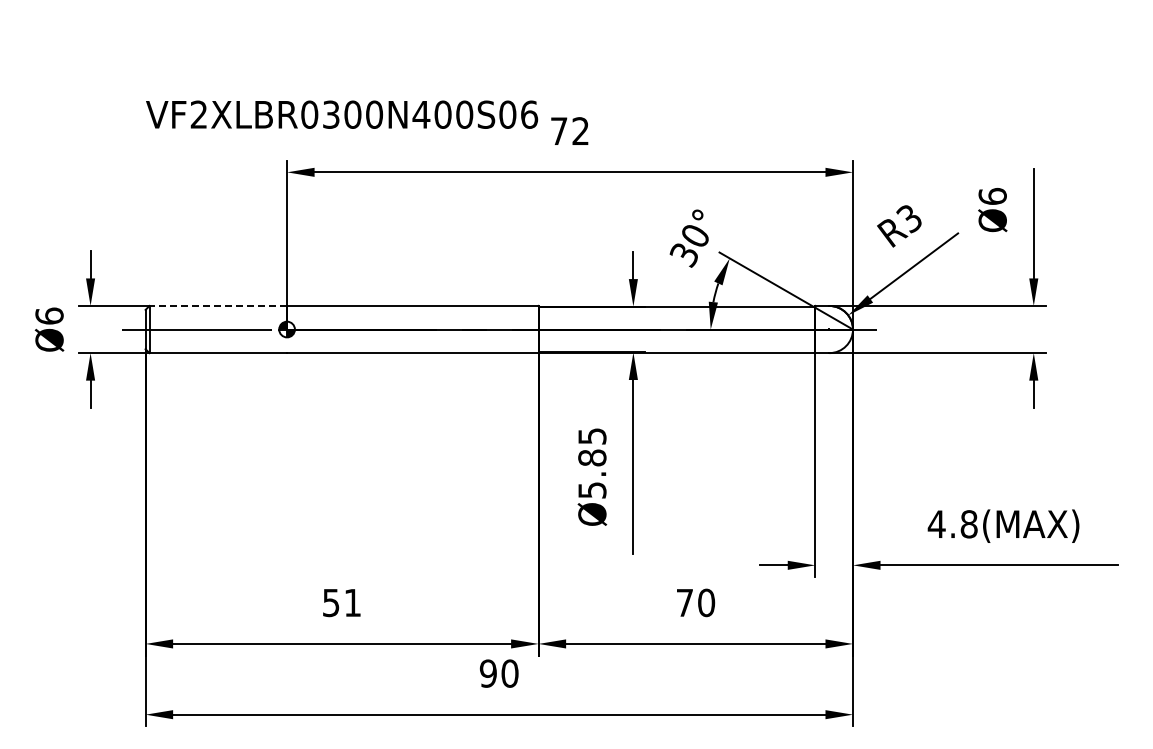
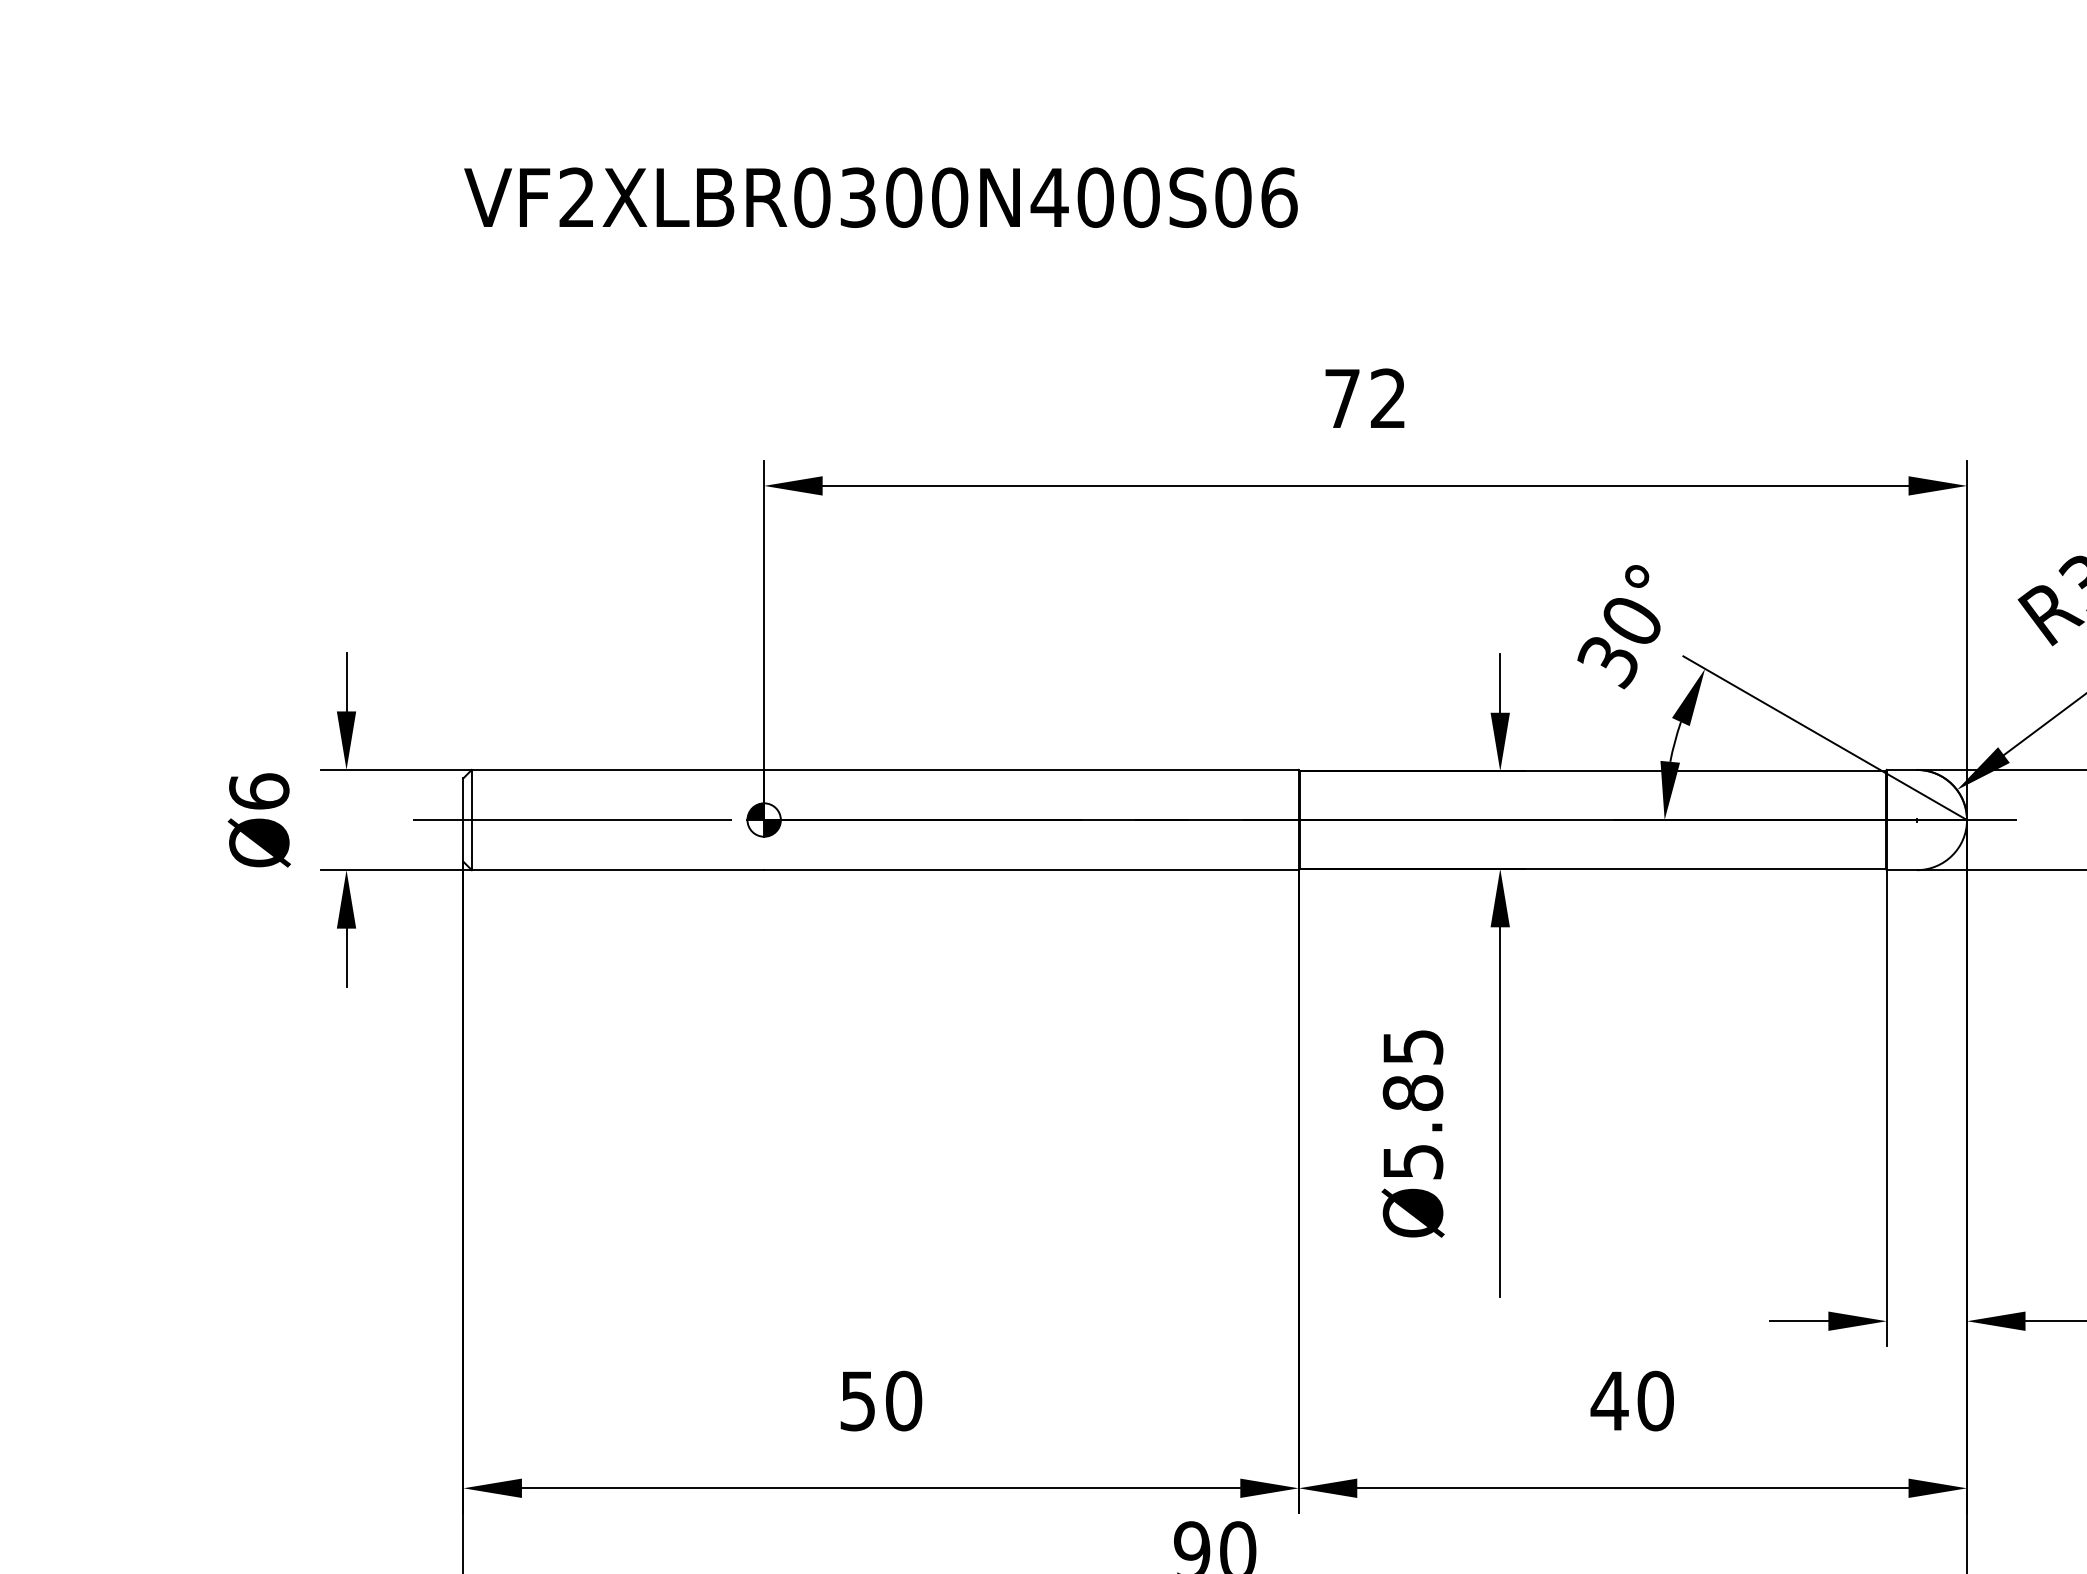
text: (342, 114) -> (881, 197), moved
line: (218, 305) -> (618, 768), dashed -> solid
text: (352, 602) -> (903, 1400), 51 -> 50
text: (684, 602) -> (1608, 1400), 70 -> 40

